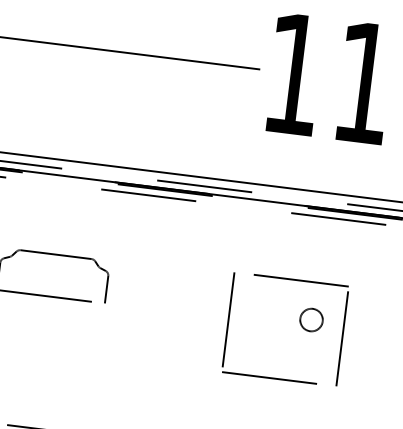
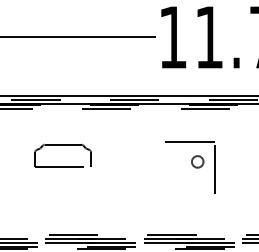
part: (228, 322) -> (155, 168), removed

